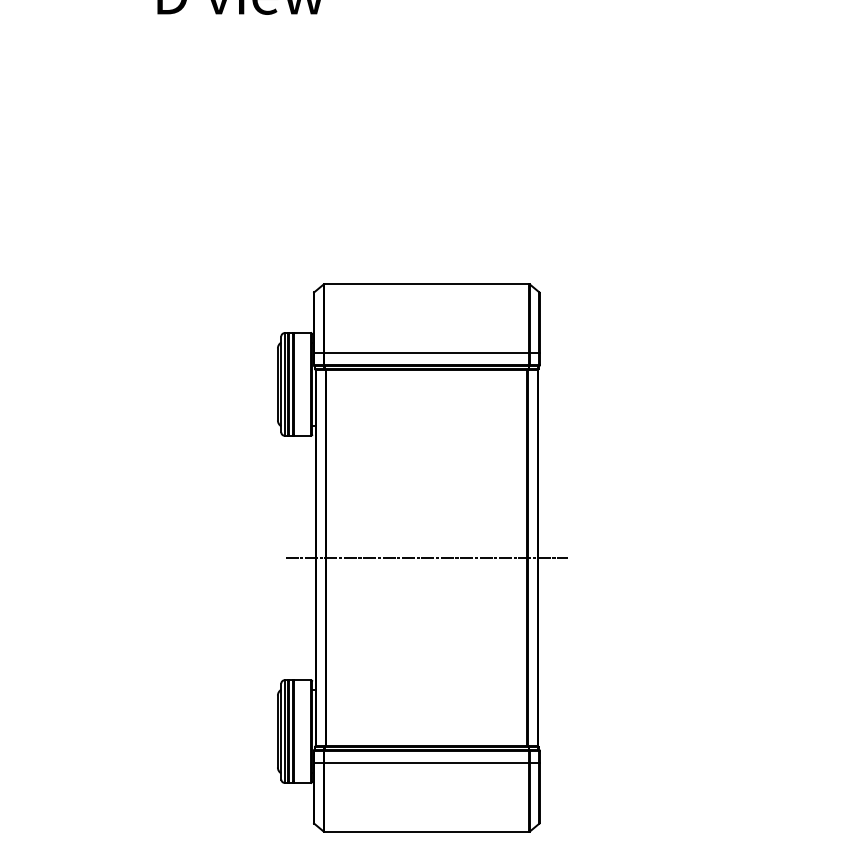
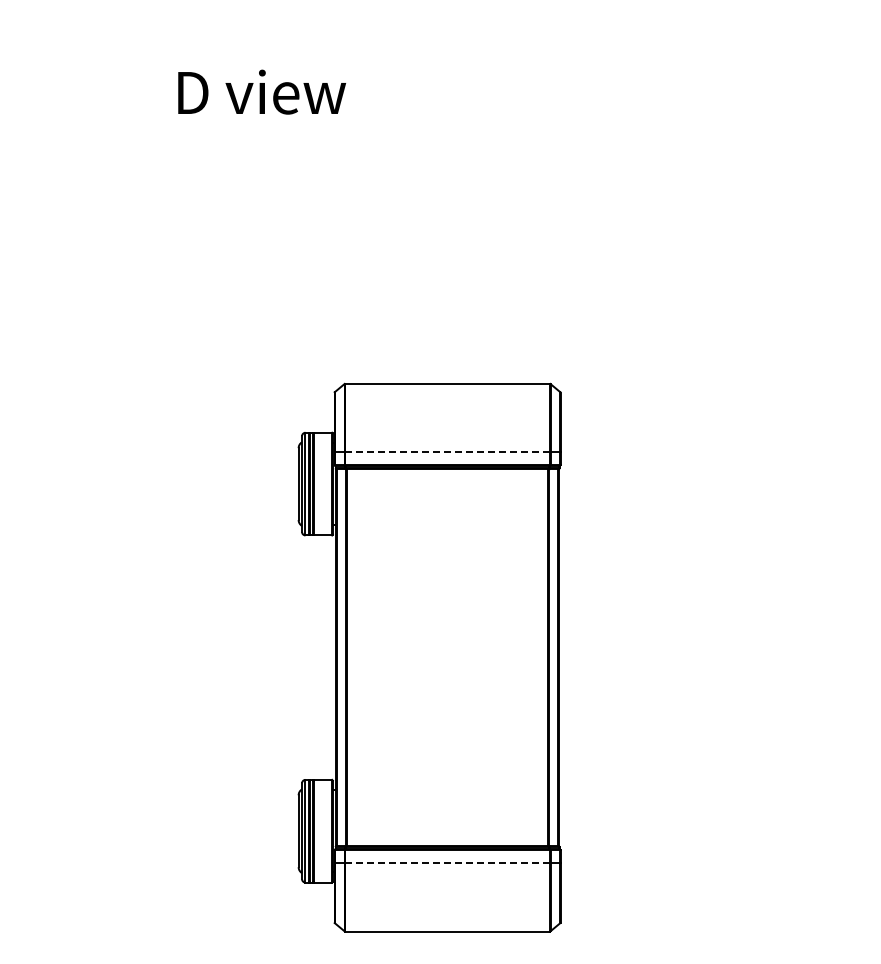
line: (427, 352) -> (448, 452), solid -> dashed
line: (426, 557) -> (447, 657), removed
line: (426, 763) -> (447, 863), solid -> dashed

